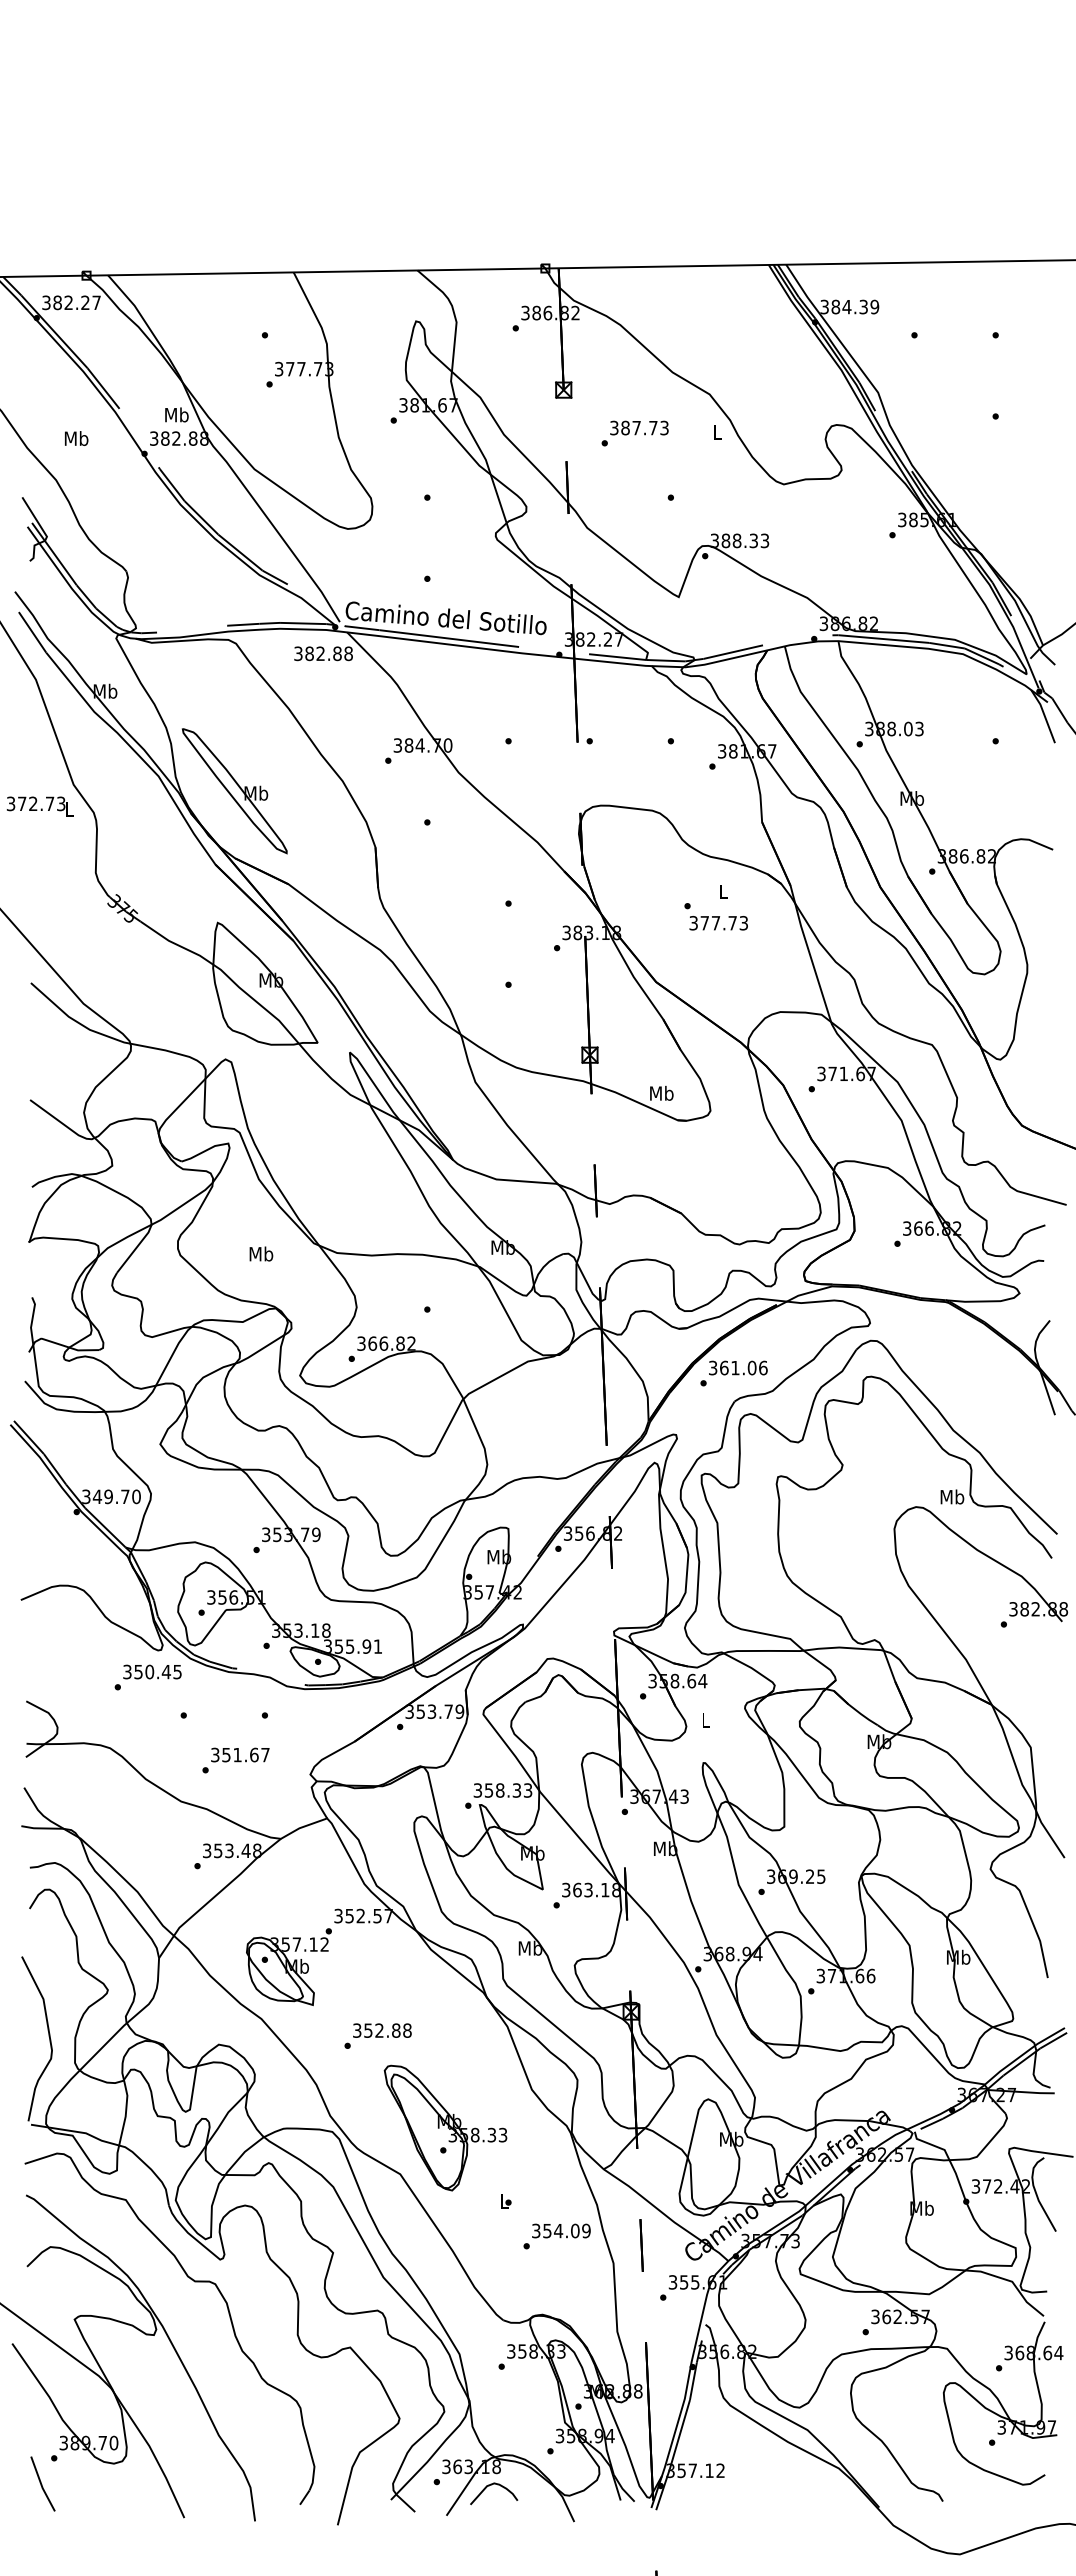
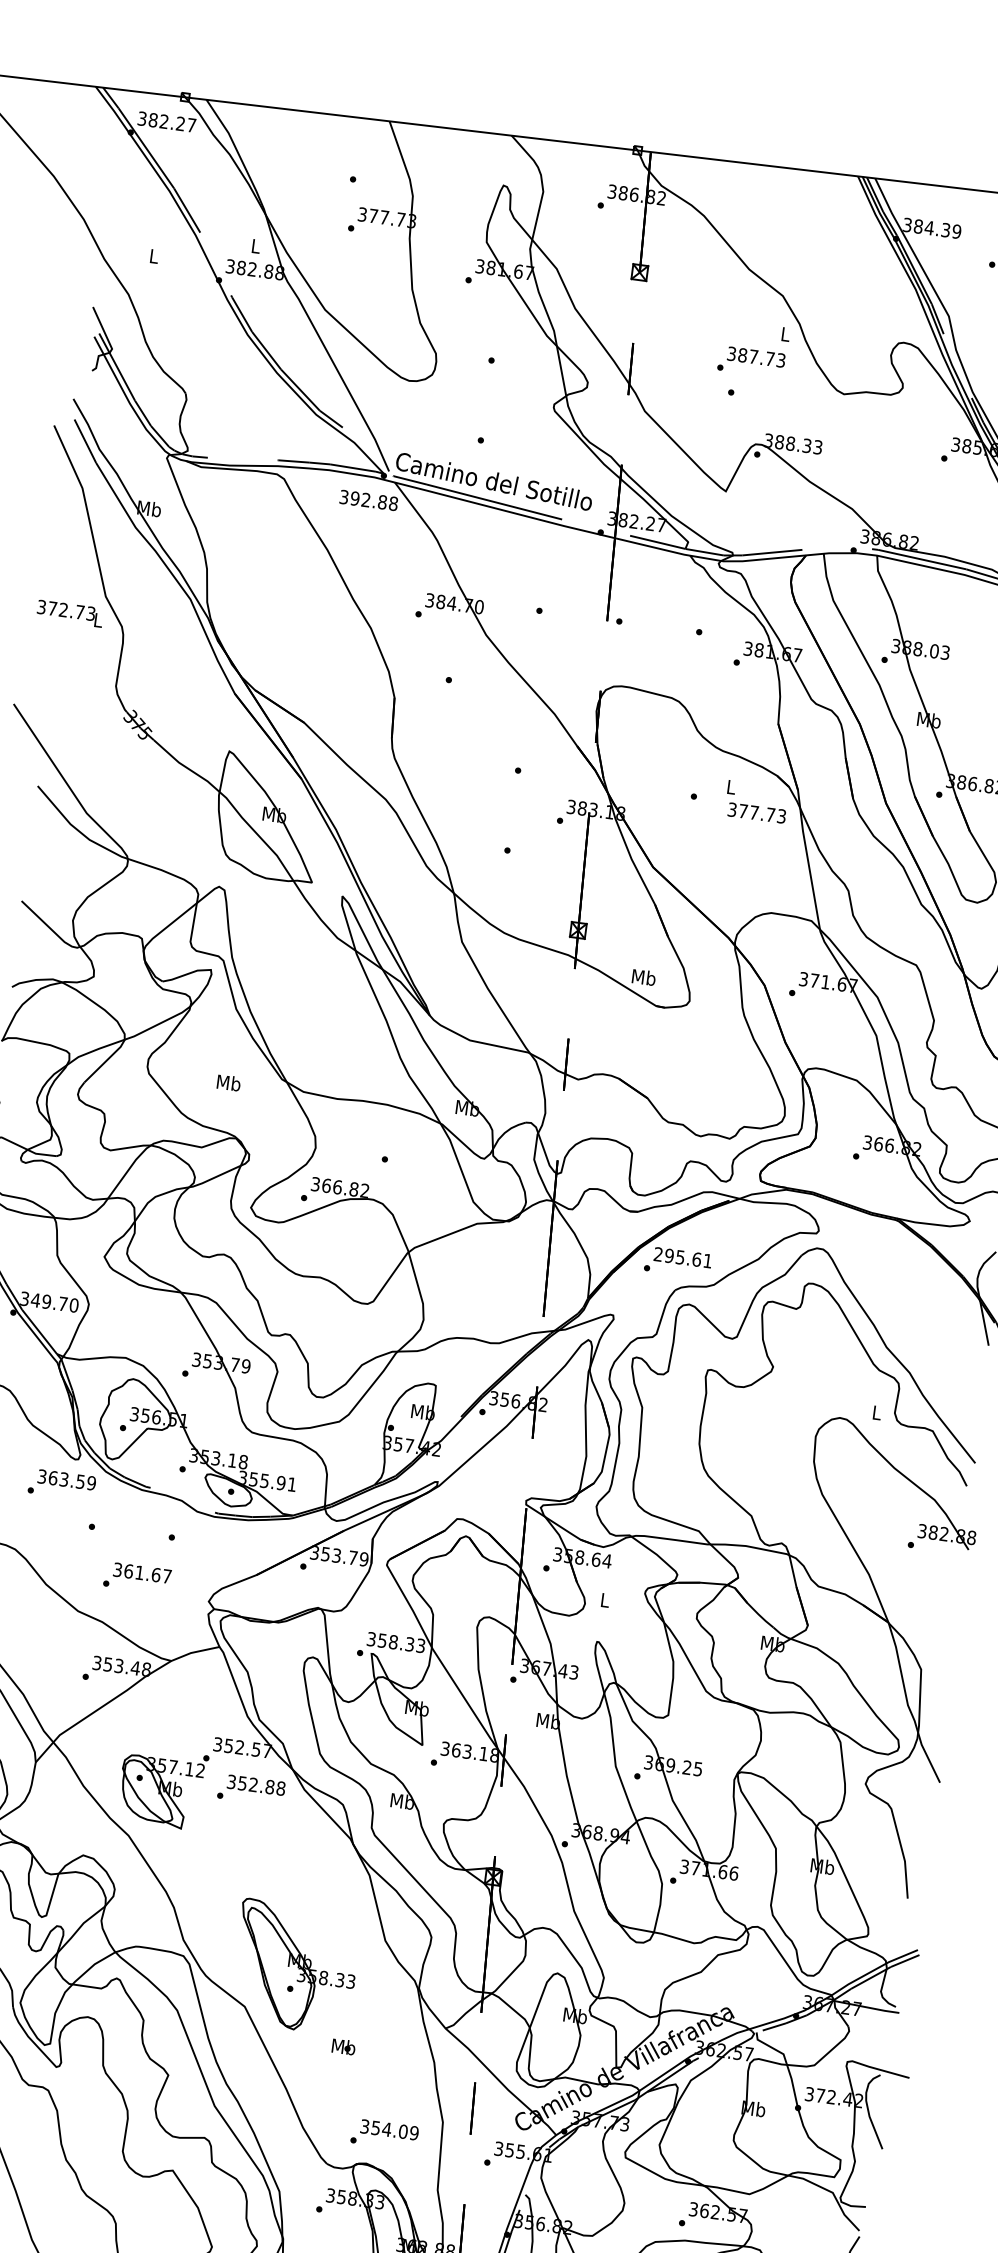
text: (176, 414) -> (255, 245), Mb -> L
text: (634, 433) -> (750, 361), moved
text: (76, 438) -> (154, 256), Mb -> L
text: (309, 653) -> (355, 498), 382.88 -> 392.88
part: (234, 791) -> (263, 624), removed
text: (718, 923) -> (756, 813), moved
text: (738, 1367) -> (683, 1257), 361.06 -> 295.61
text: (952, 1496) -> (877, 1412), Mb -> L
text: (157, 1671) -> (71, 1480), 350.45 -> 363.59
text: (226, 1754) -> (128, 1570), 351.67 -> 361.67
text: (377, 2035) -> (250, 1789), moved
text: (504, 2200) -> (343, 2046), L -> Mb
text: (556, 2236) -> (384, 2134), moved

